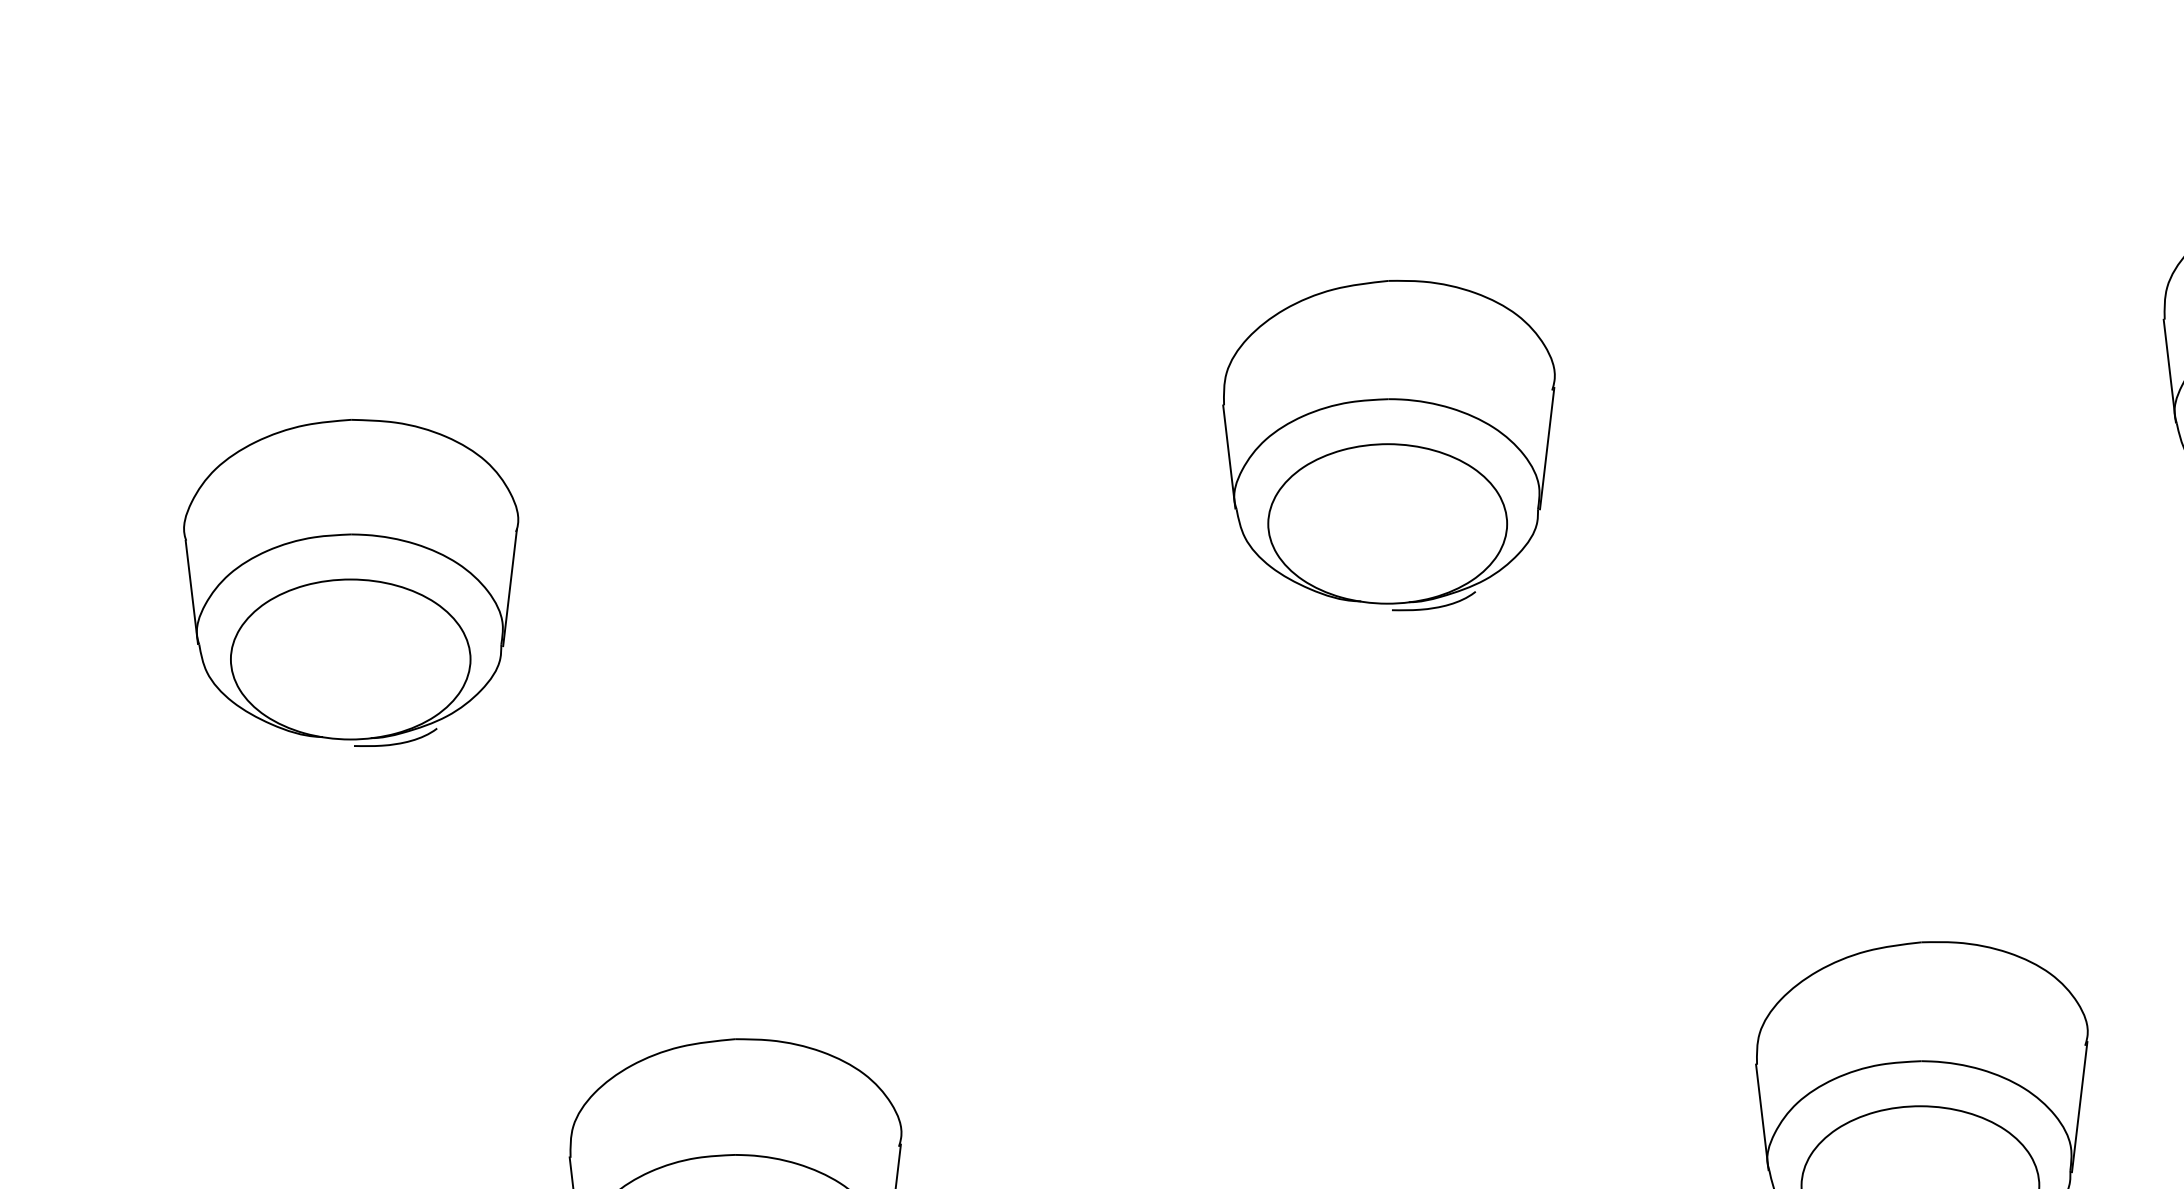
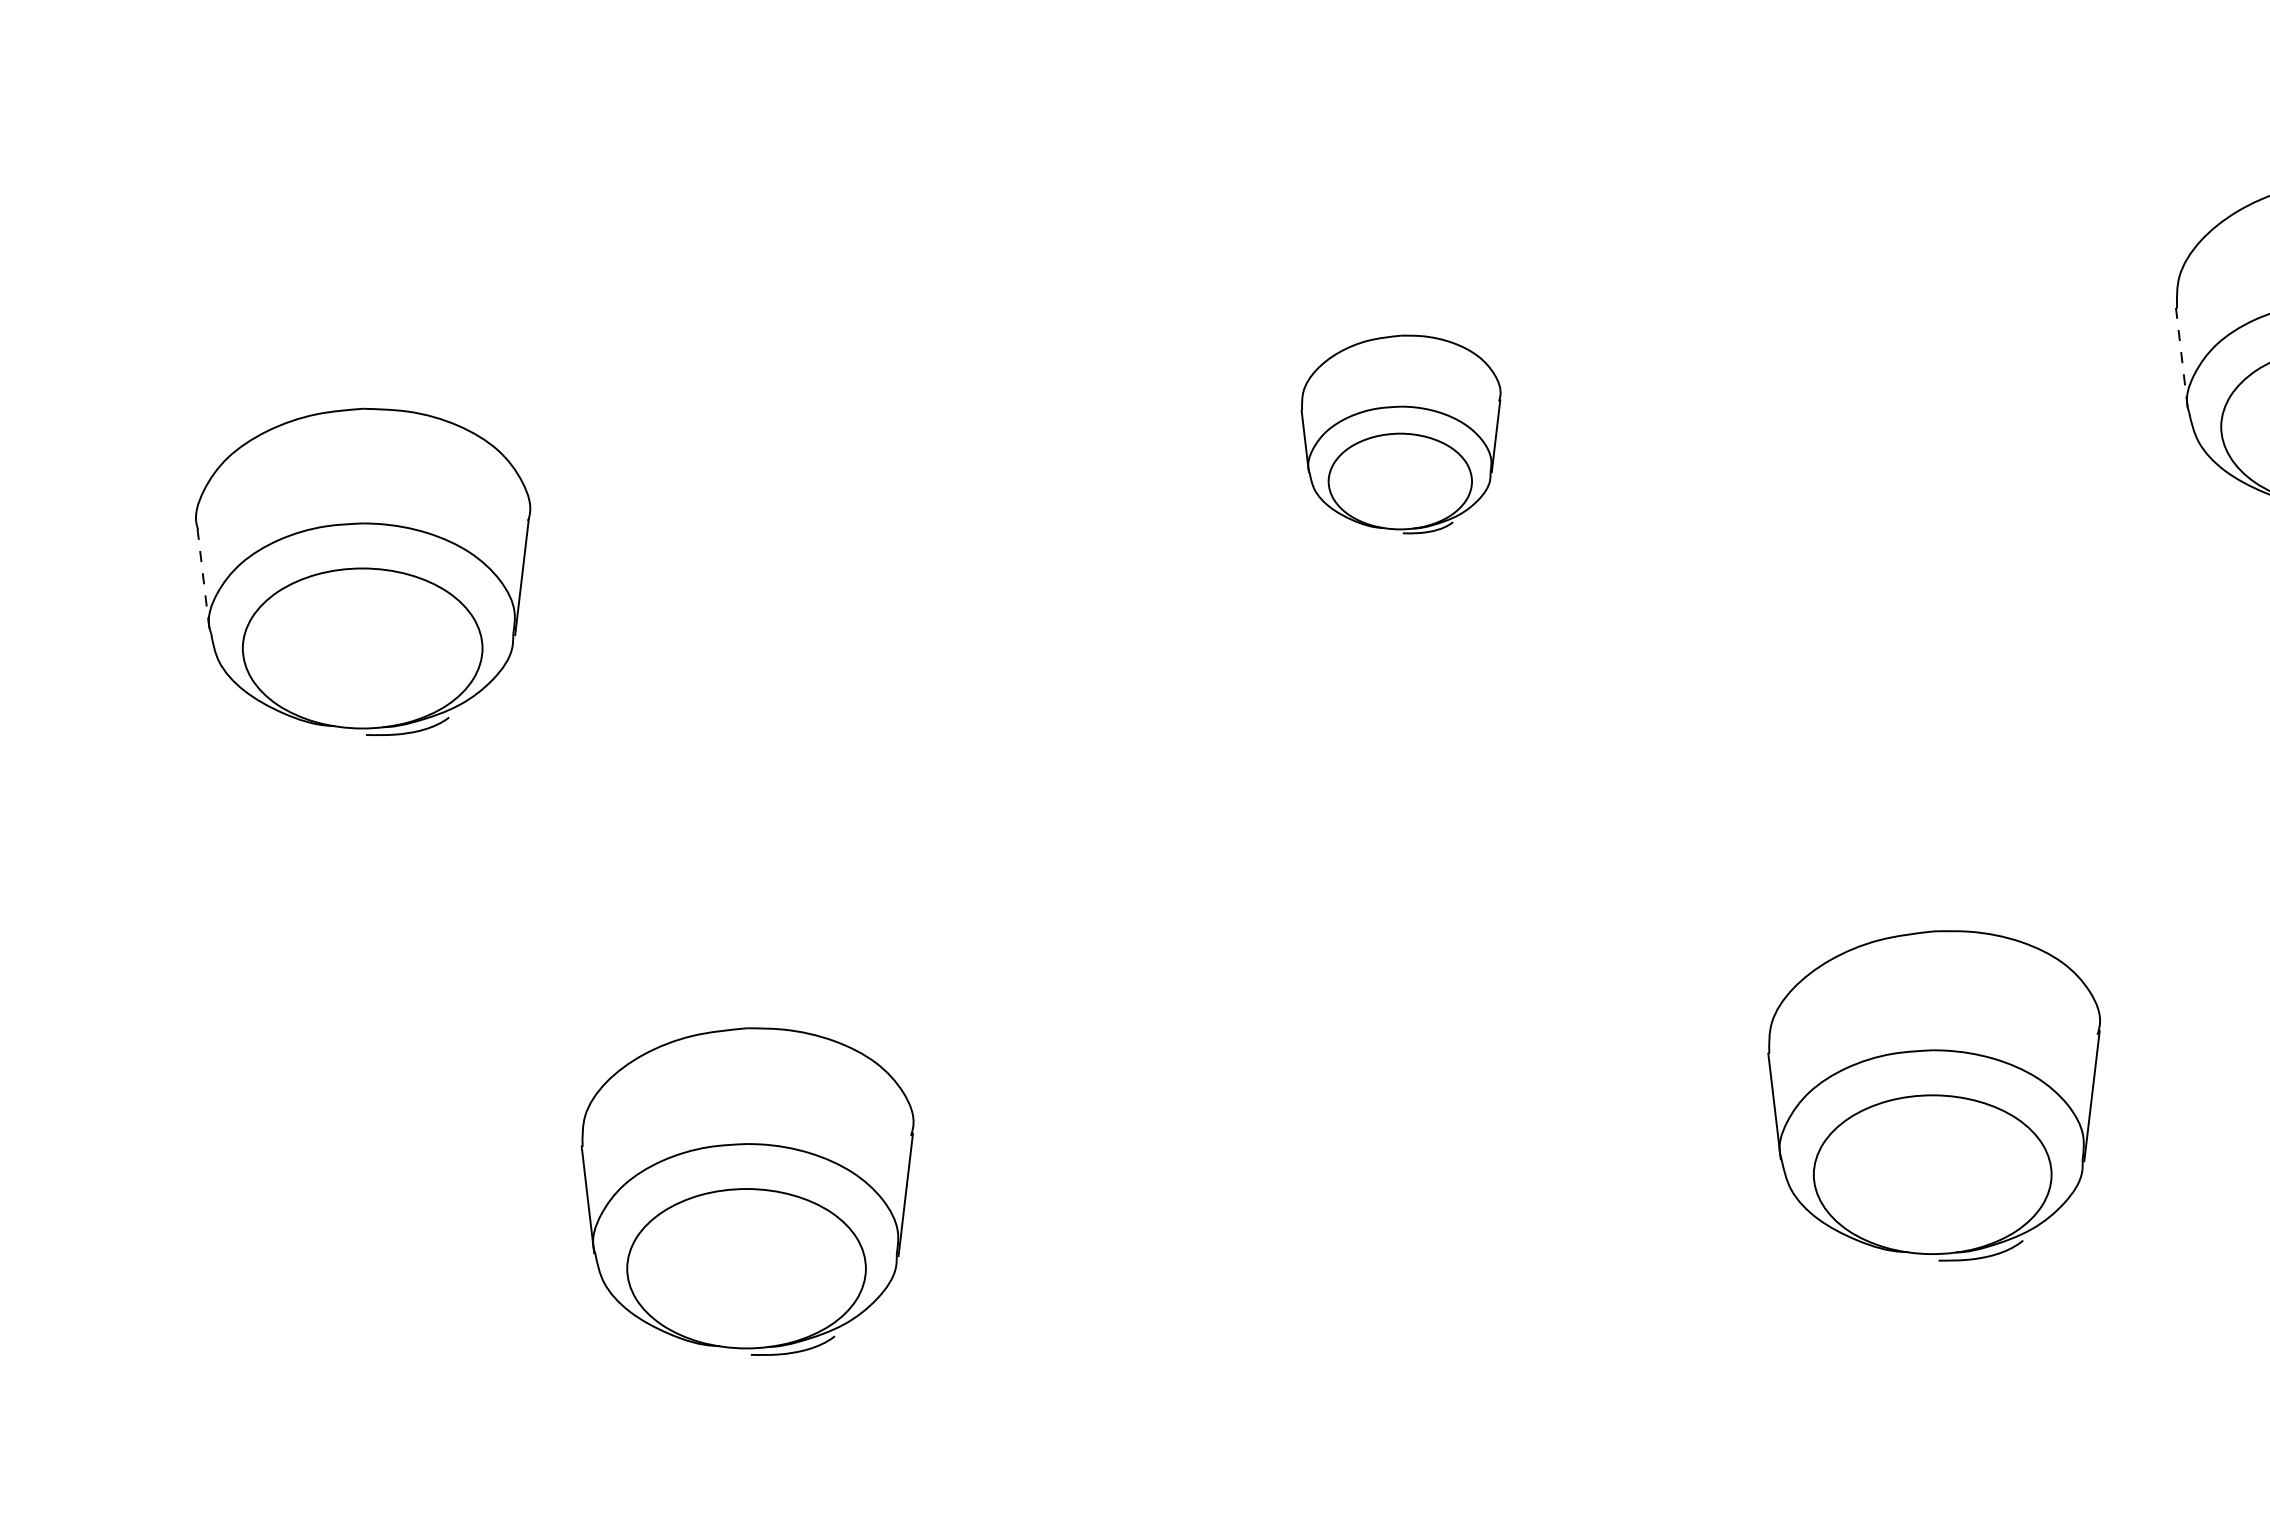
line: (2170, 372) -> (2182, 361), solid -> dashed
part: (1388, 445) -> (1400, 434), size x0.6
line: (191, 593) -> (203, 582), solid -> dashed

